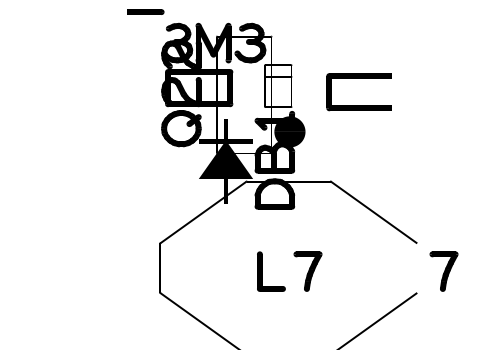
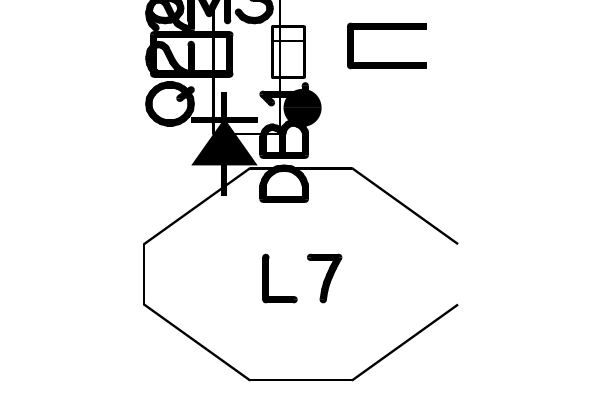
part: (358, 105) -> (386, 62), moved
part: (443, 271) -> (490, 278), removed

